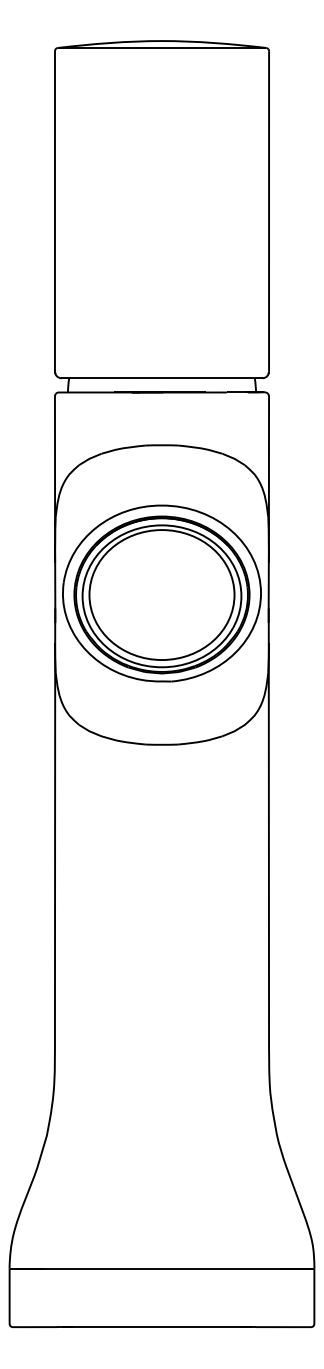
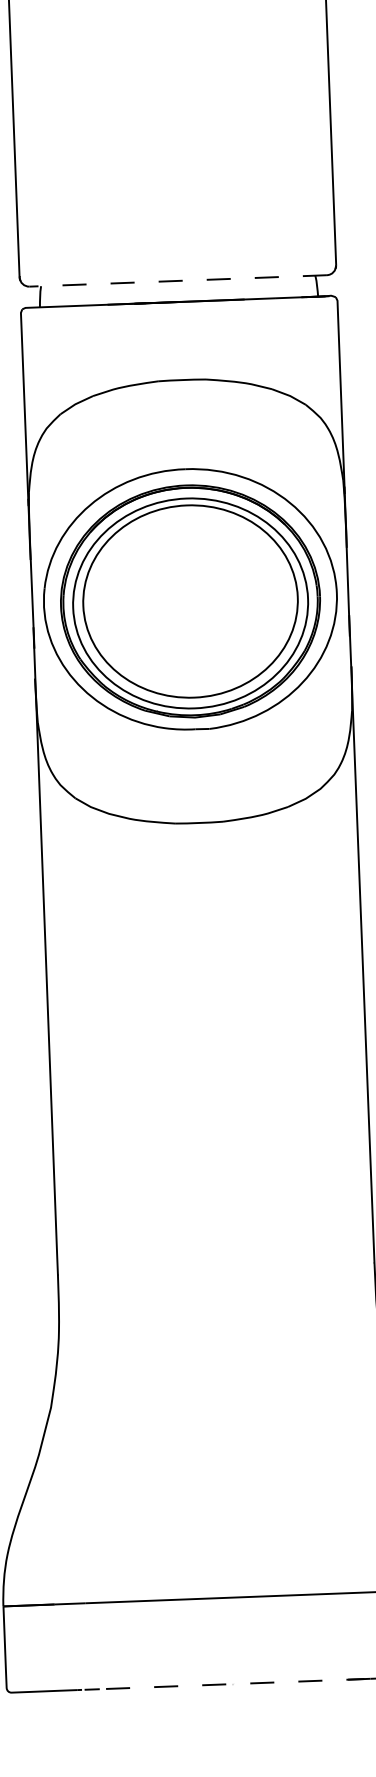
line: (162, 378) -> (178, 281), solid -> dashed
line: (155, 1327) -> (222, 1685), solid -> dashed

